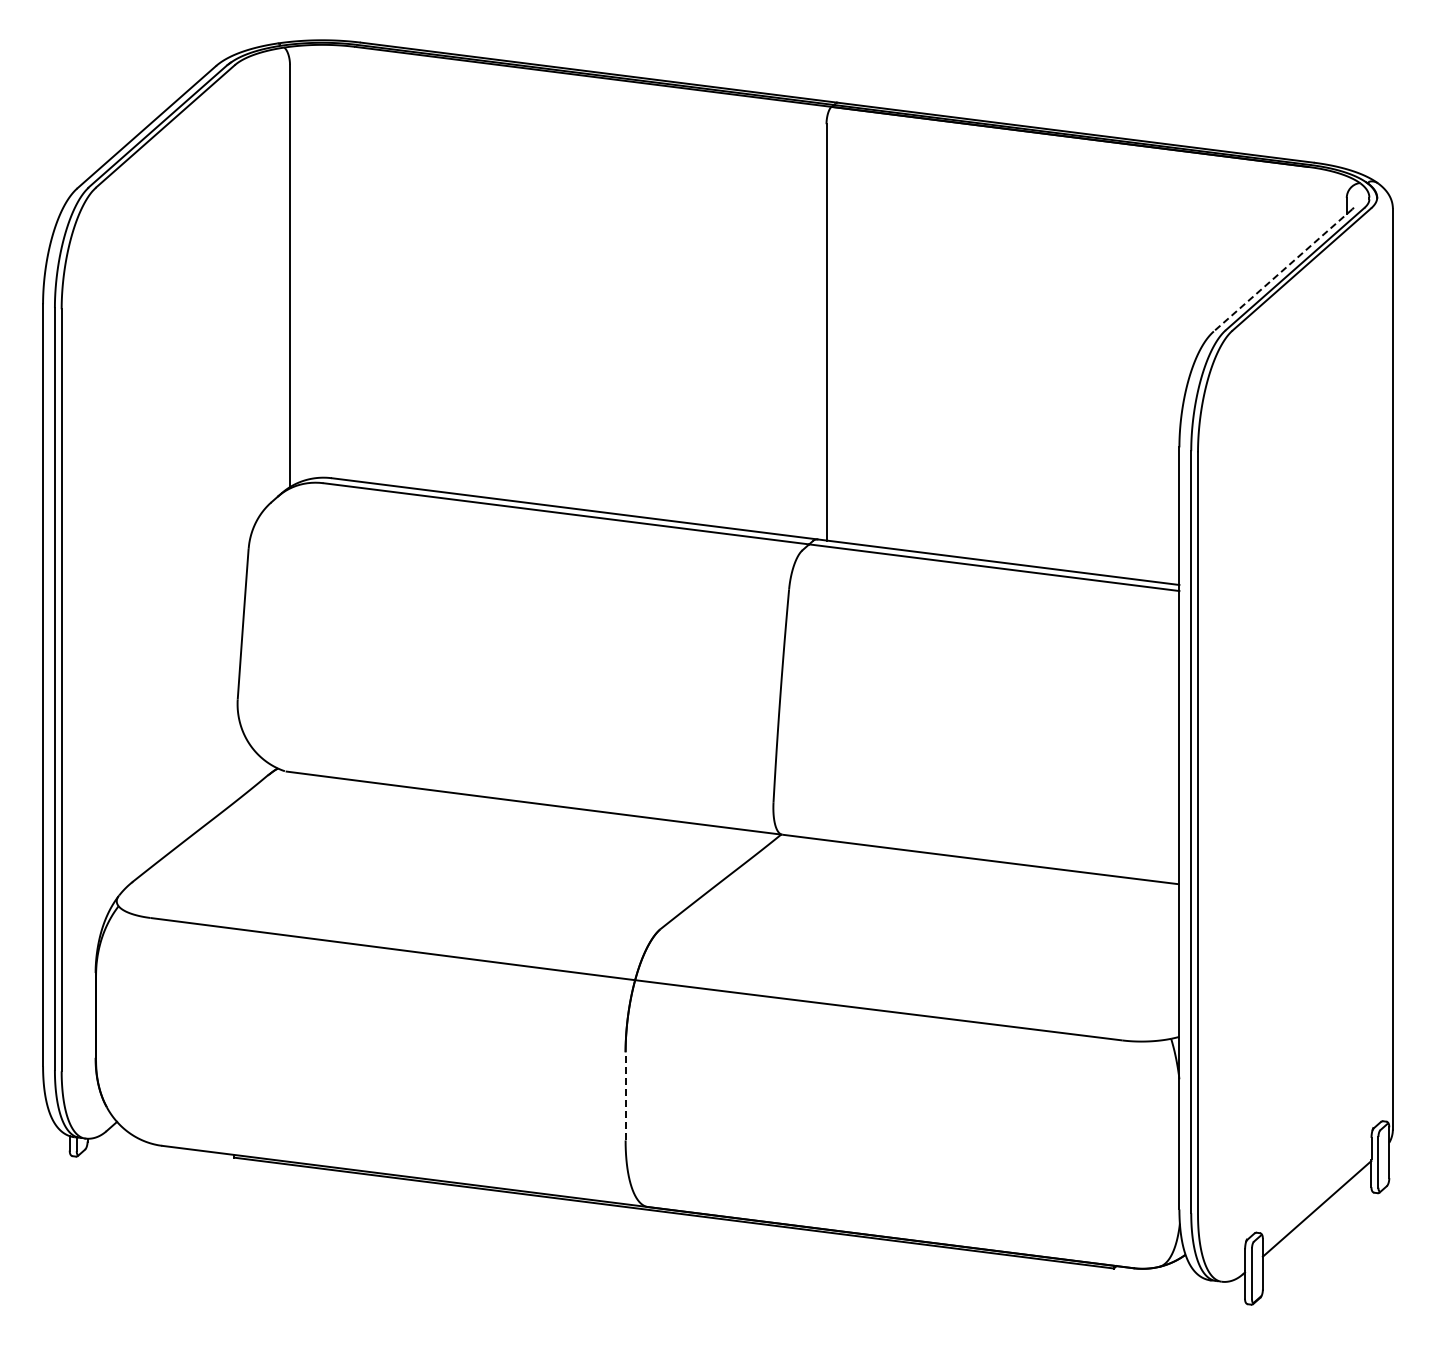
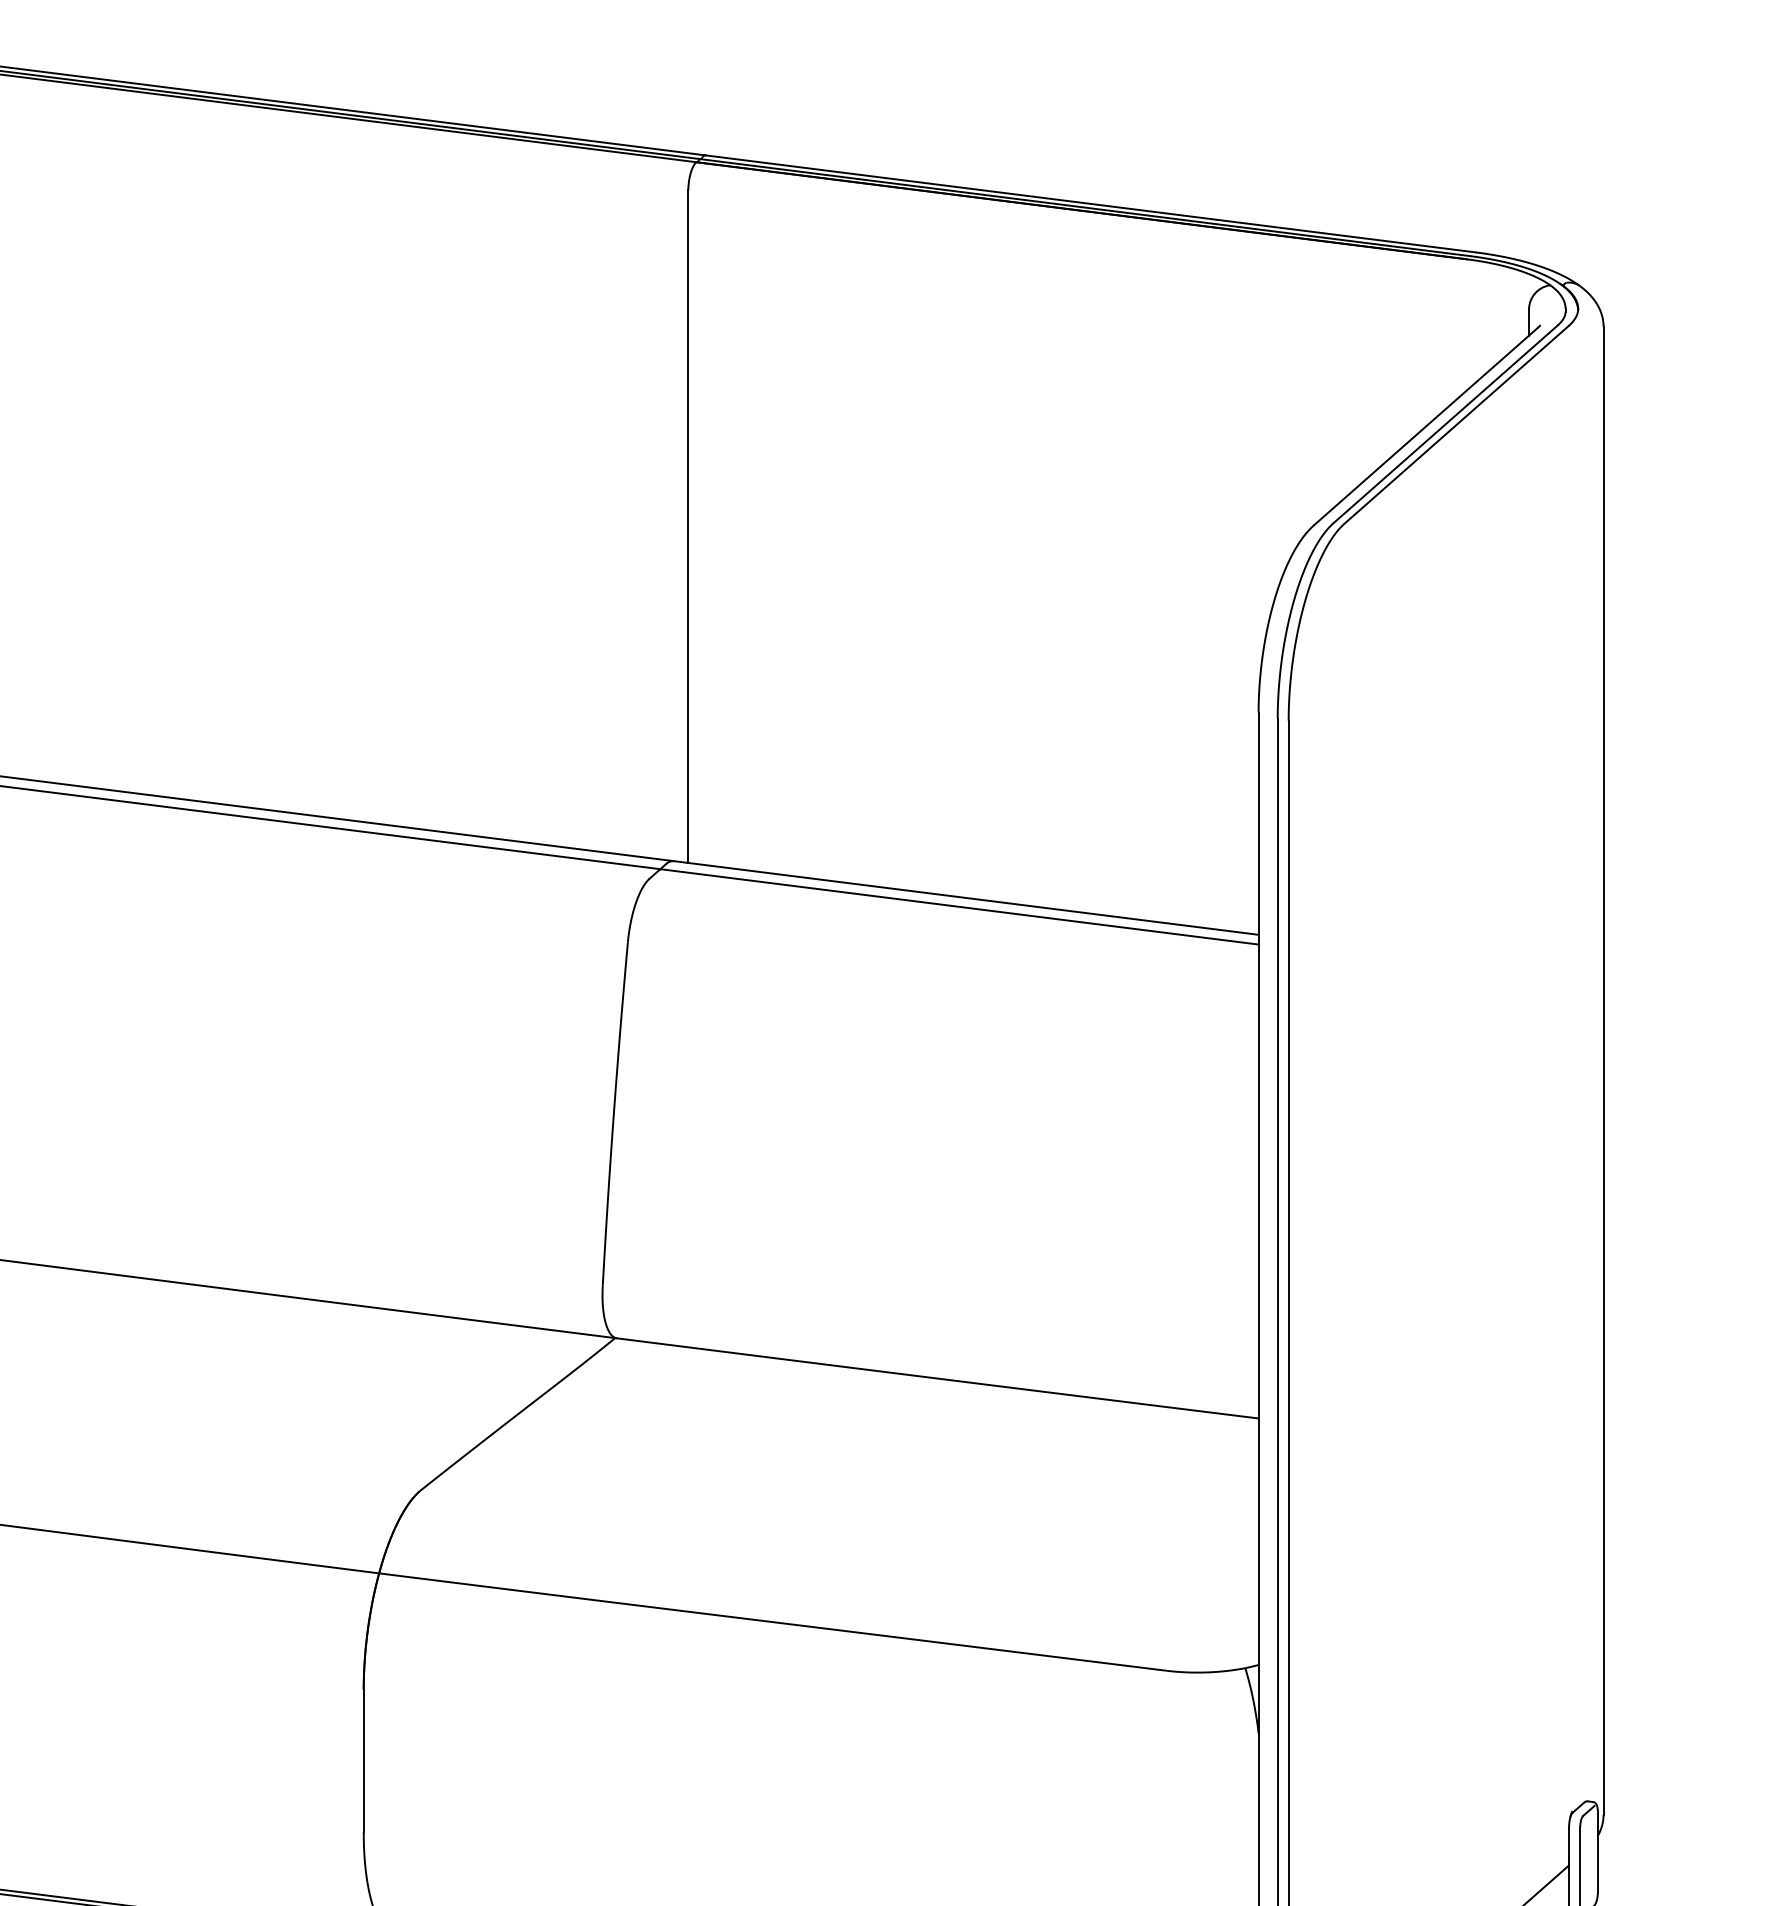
line: (1282, 270) -> (1425, 426), dashed -> solid
line: (625, 1095) -> (363, 1759), dashed -> solid

